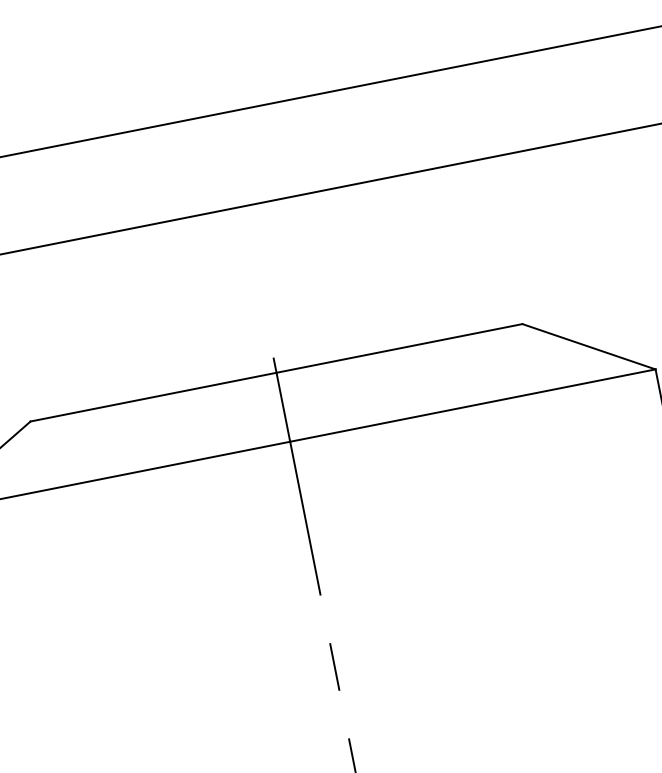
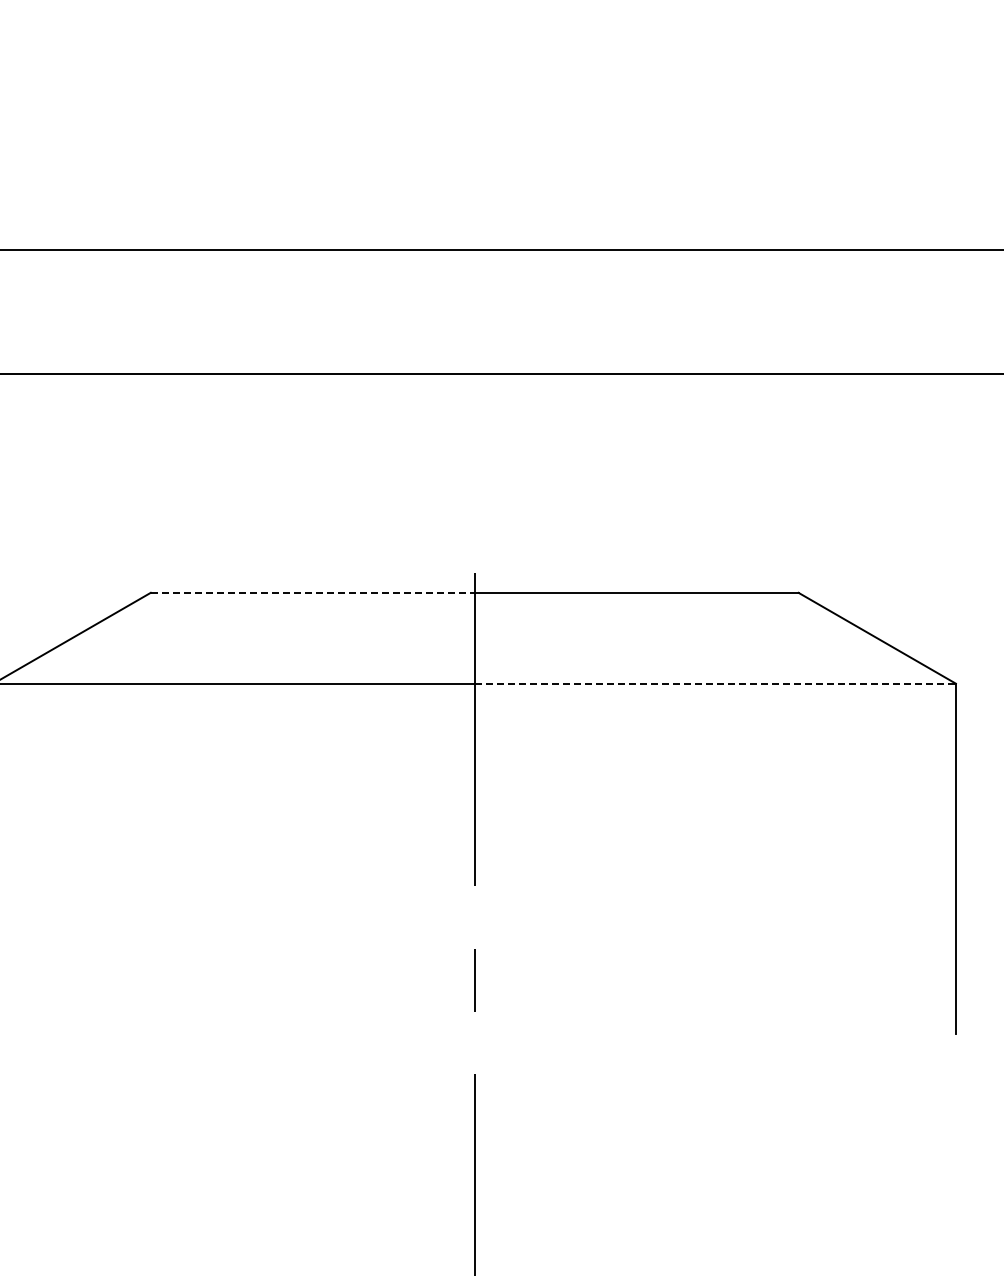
line: (153, 396) -> (312, 592), solid -> dashed
line: (473, 405) -> (715, 683), solid -> dashed

